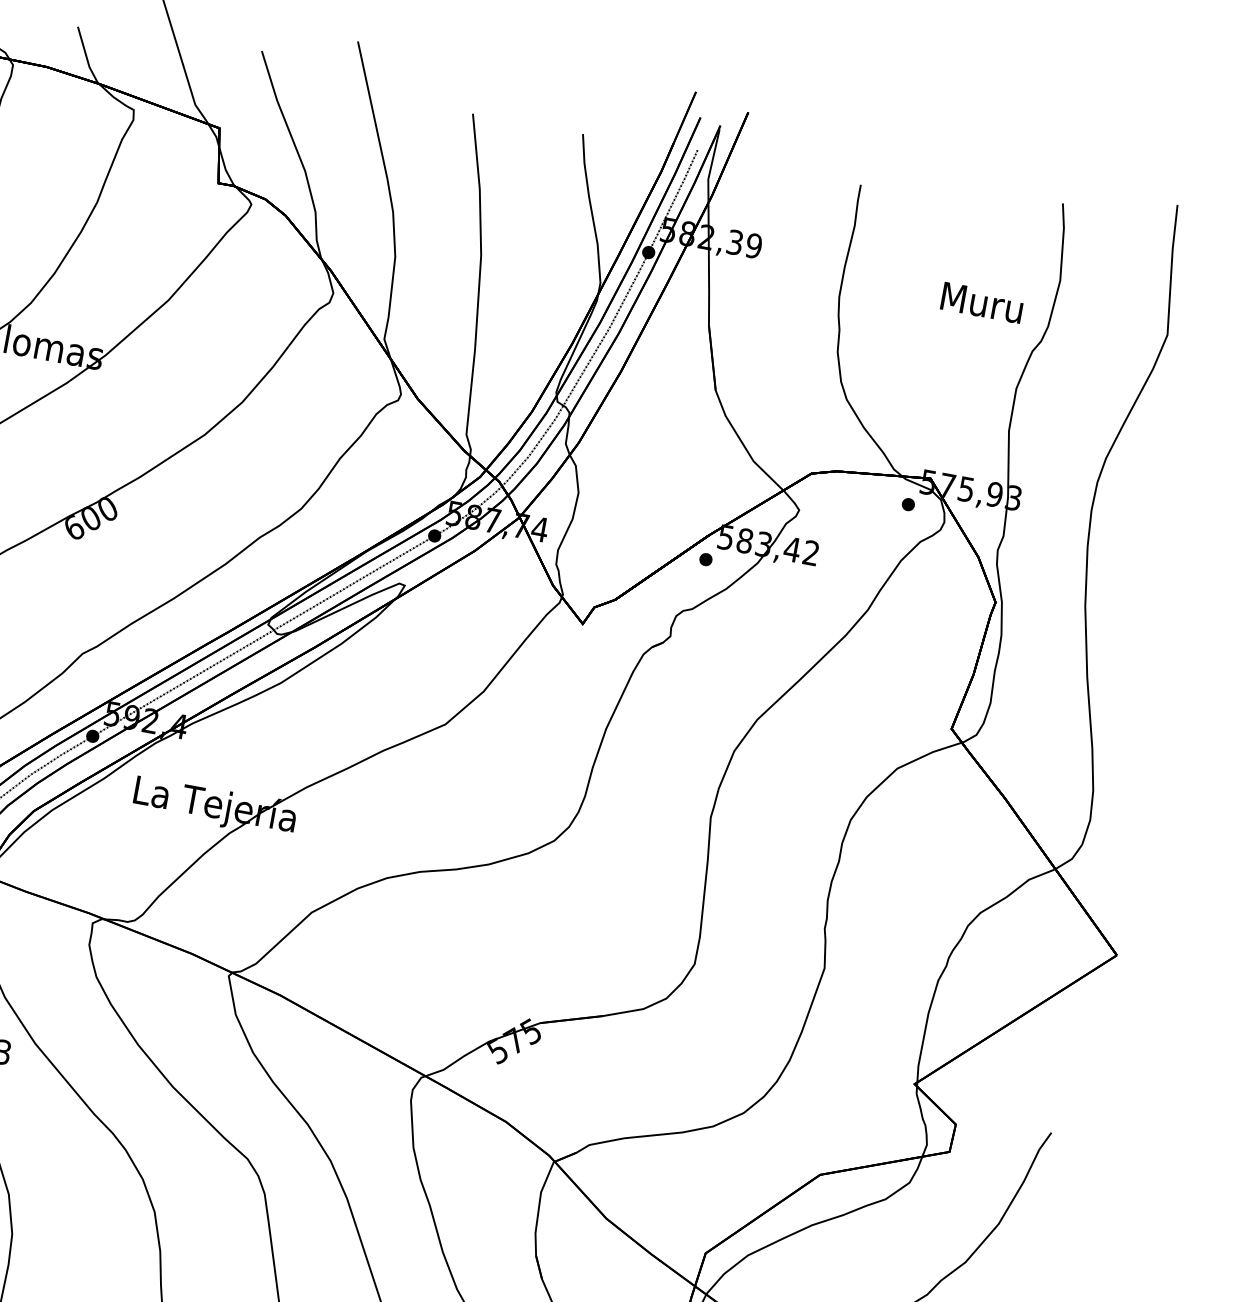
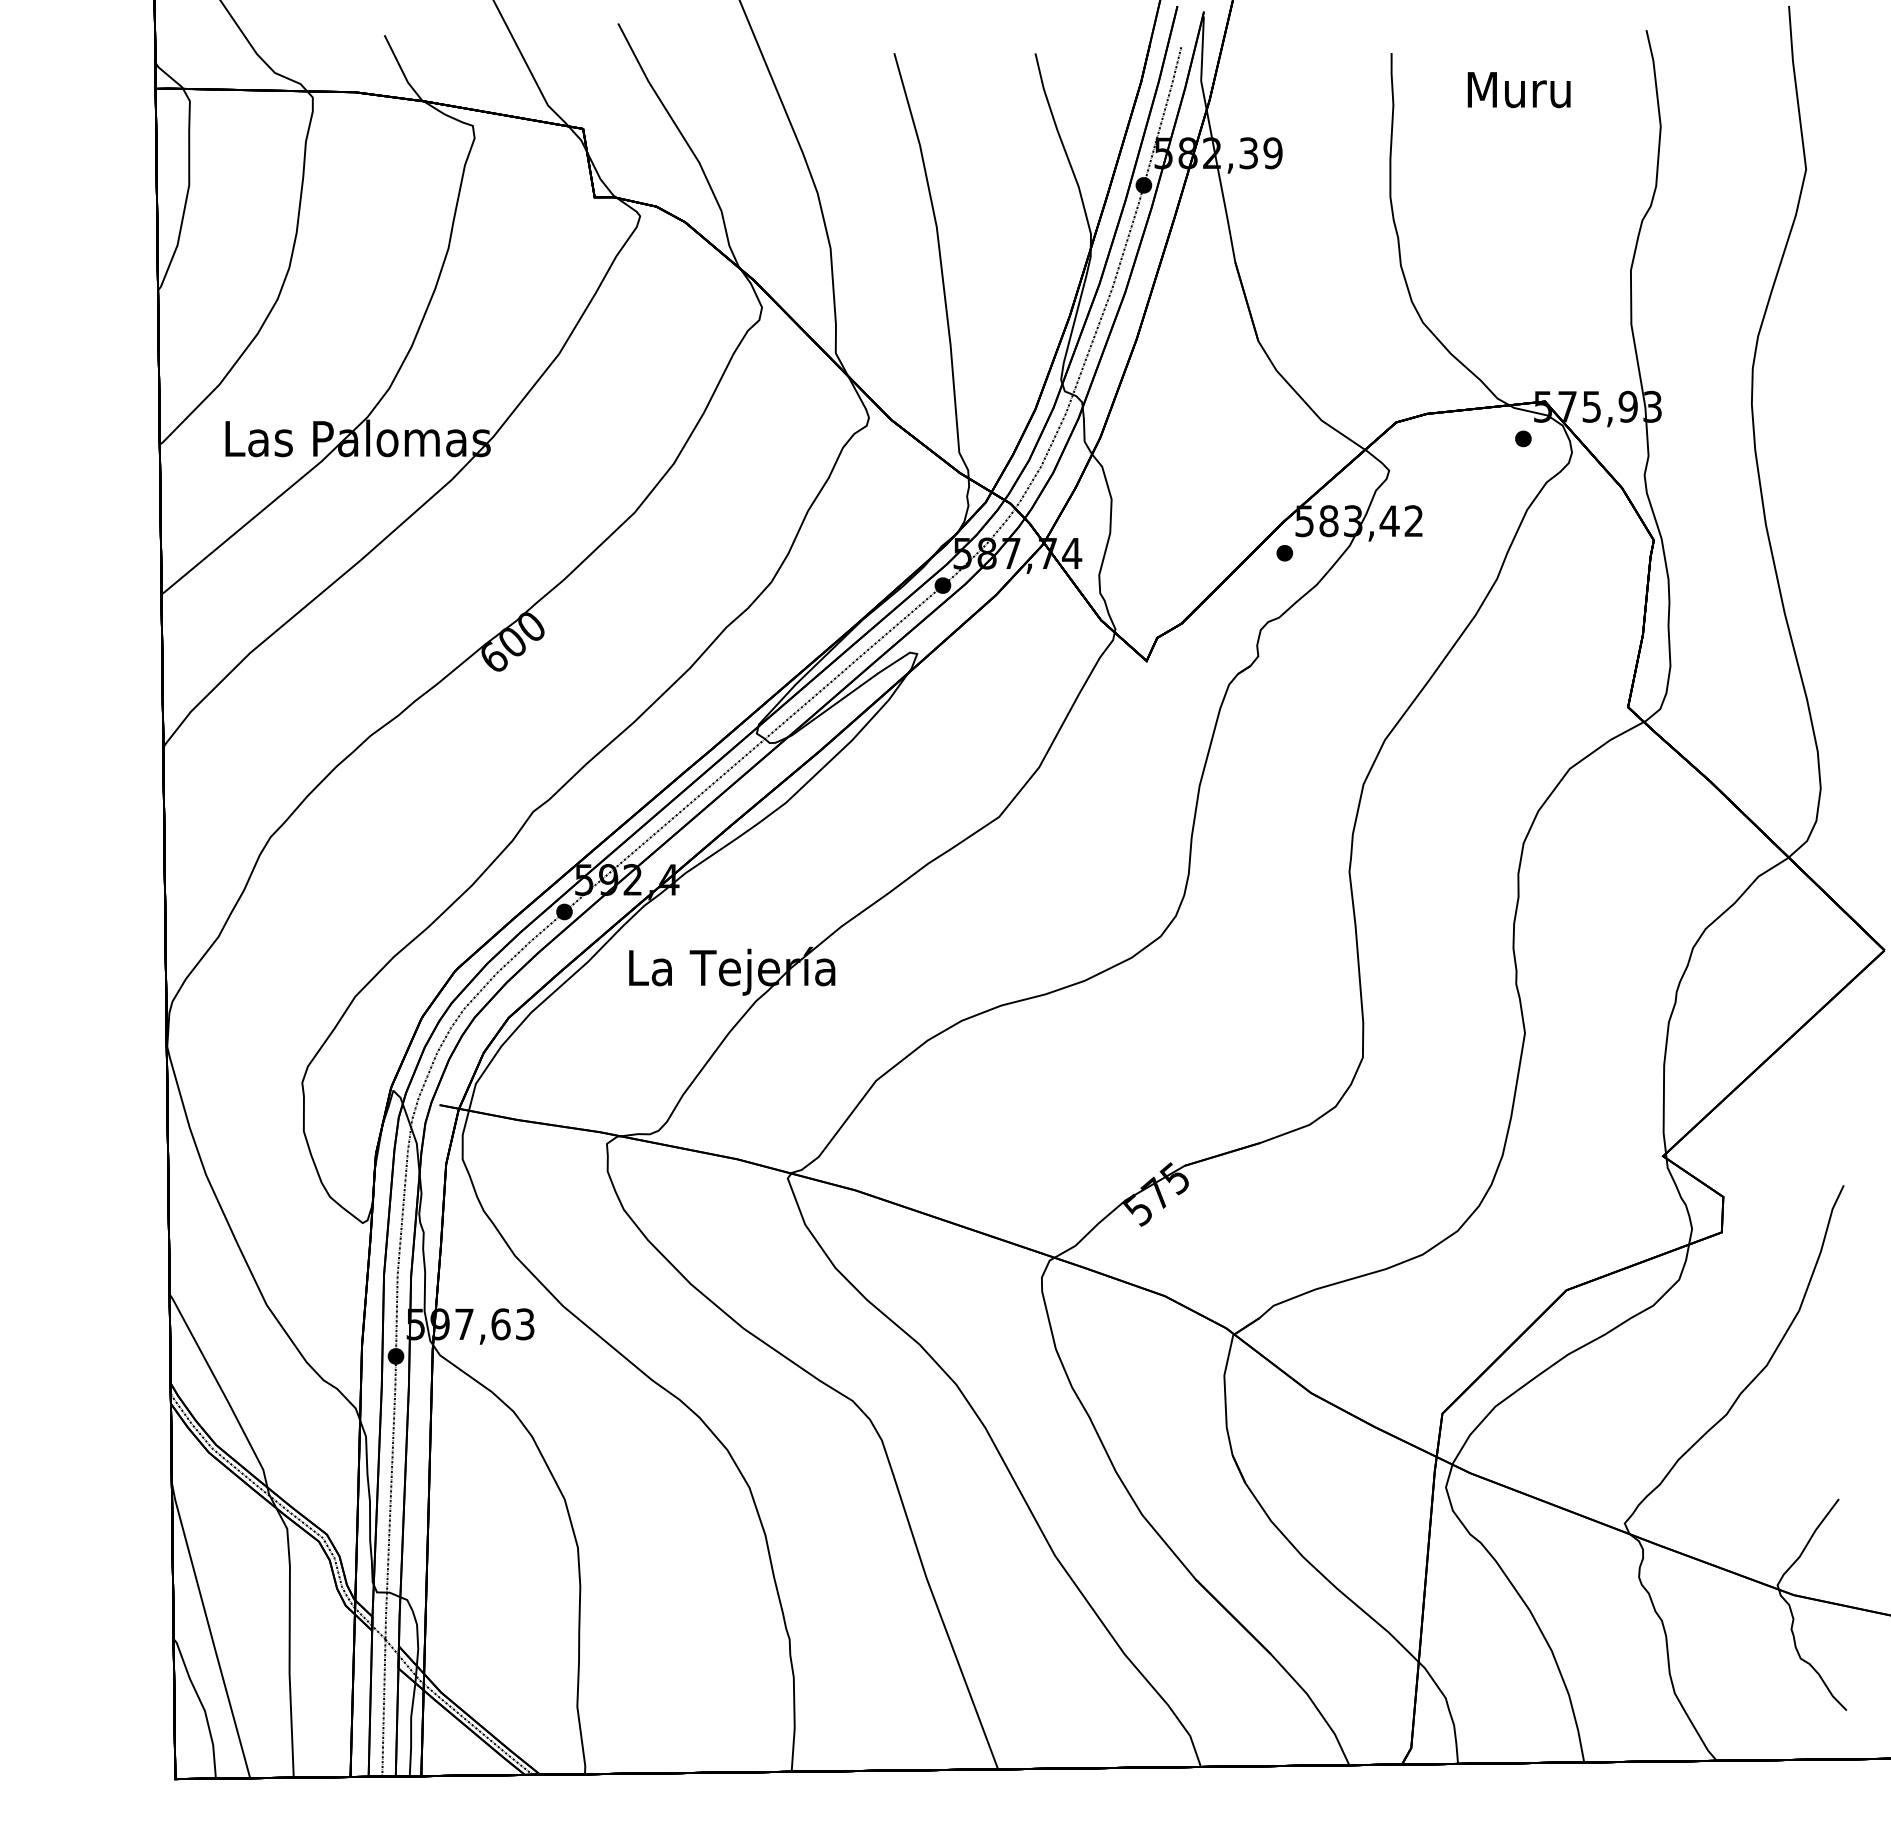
text: (981, 303) -> (1518, 90), moved

